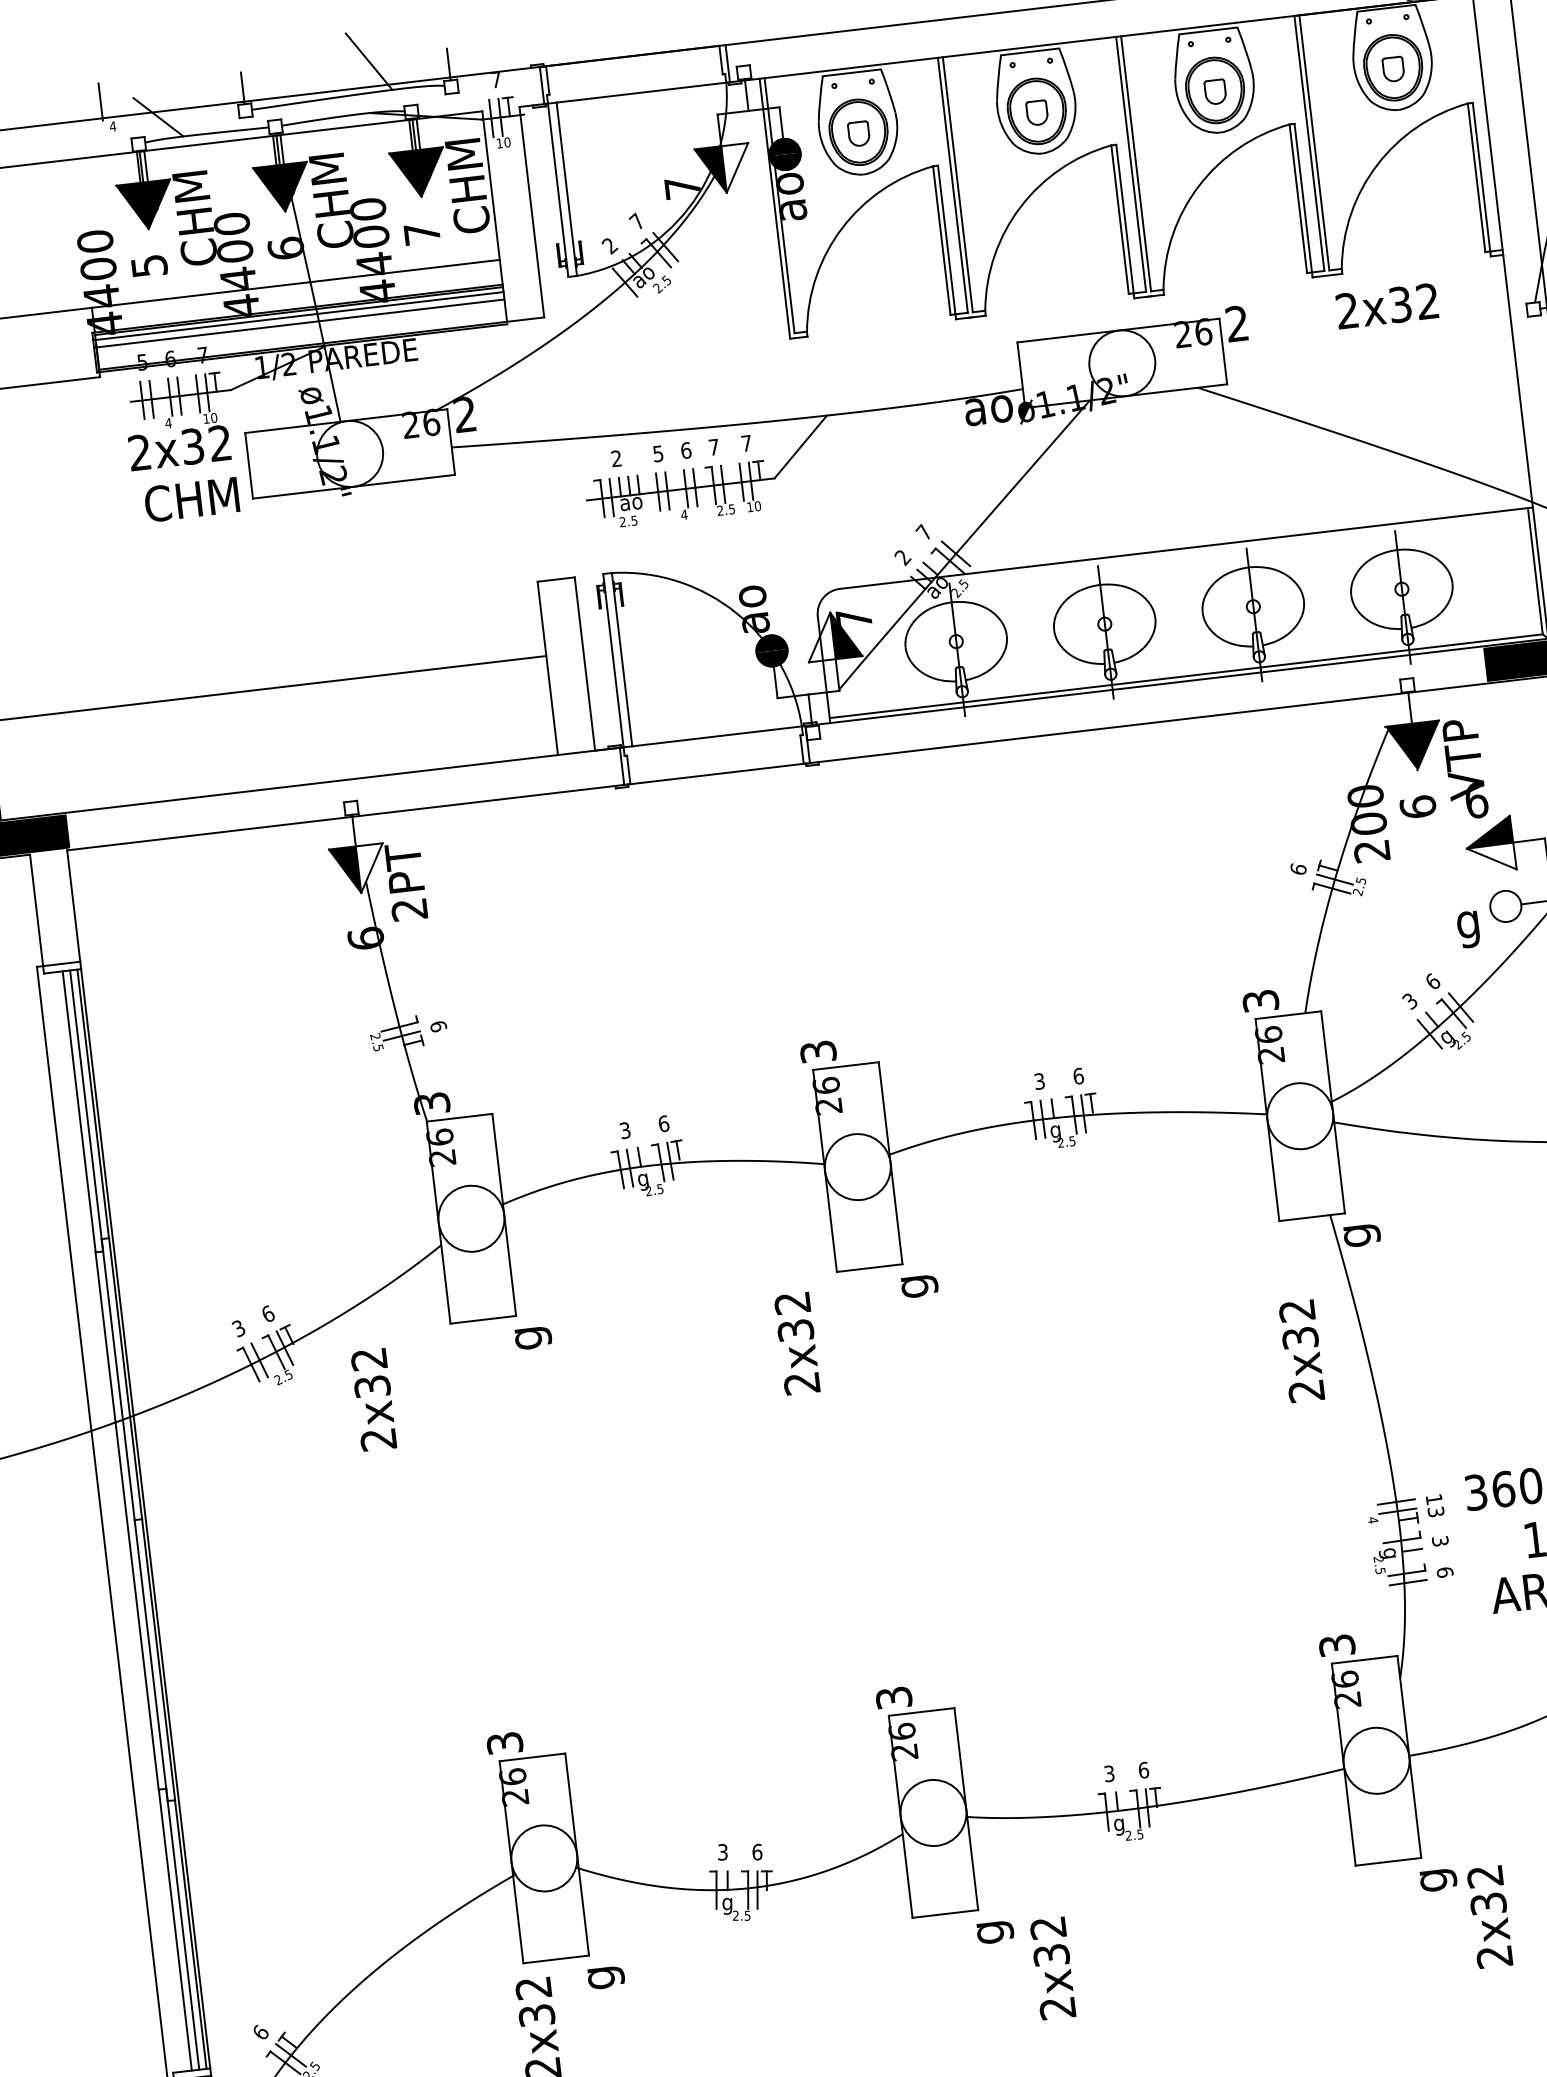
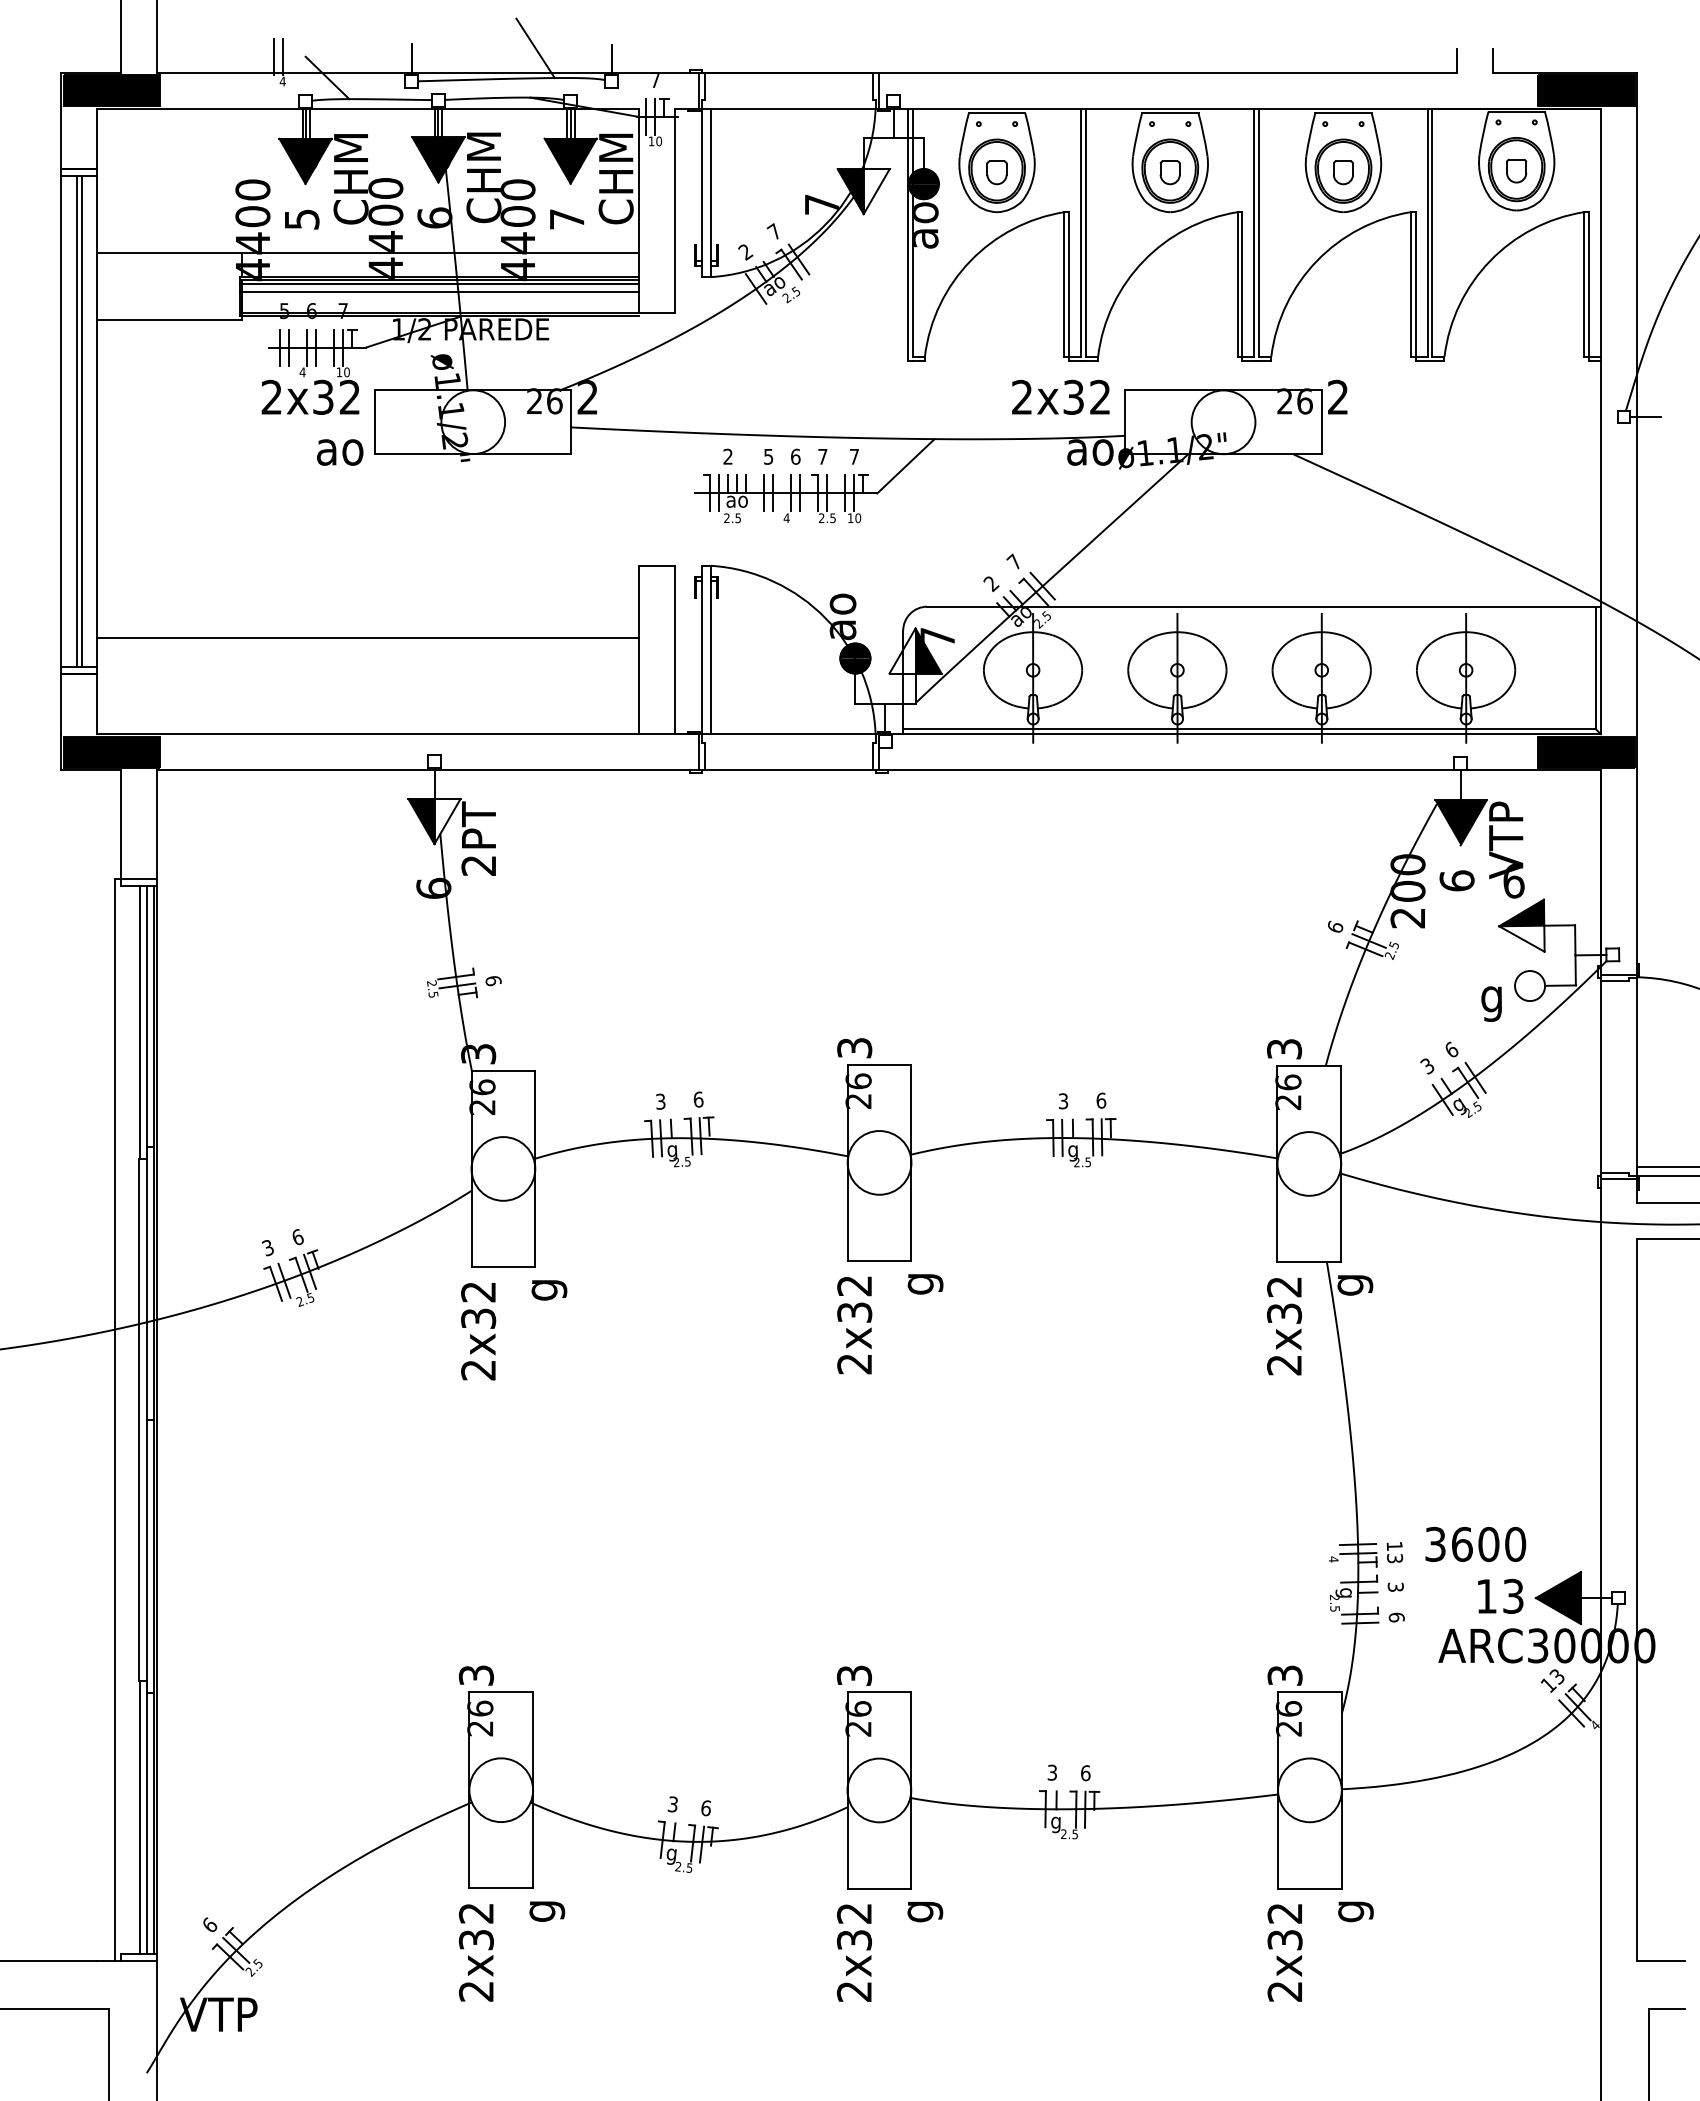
line: (109, 100) -> (282, 56), added
text: (1386, 305) -> (1060, 396), moved
text: (192, 498) -> (317, 447), CHM -> ao
text: (797, 1343) -> (854, 1325), moved
text: (1301, 1351) -> (1284, 1326), moved
text: (373, 1399) -> (478, 1331), moved
text: (1489, 1916) -> (1284, 1952), moved
text: (1053, 1967) -> (854, 1952), moved

